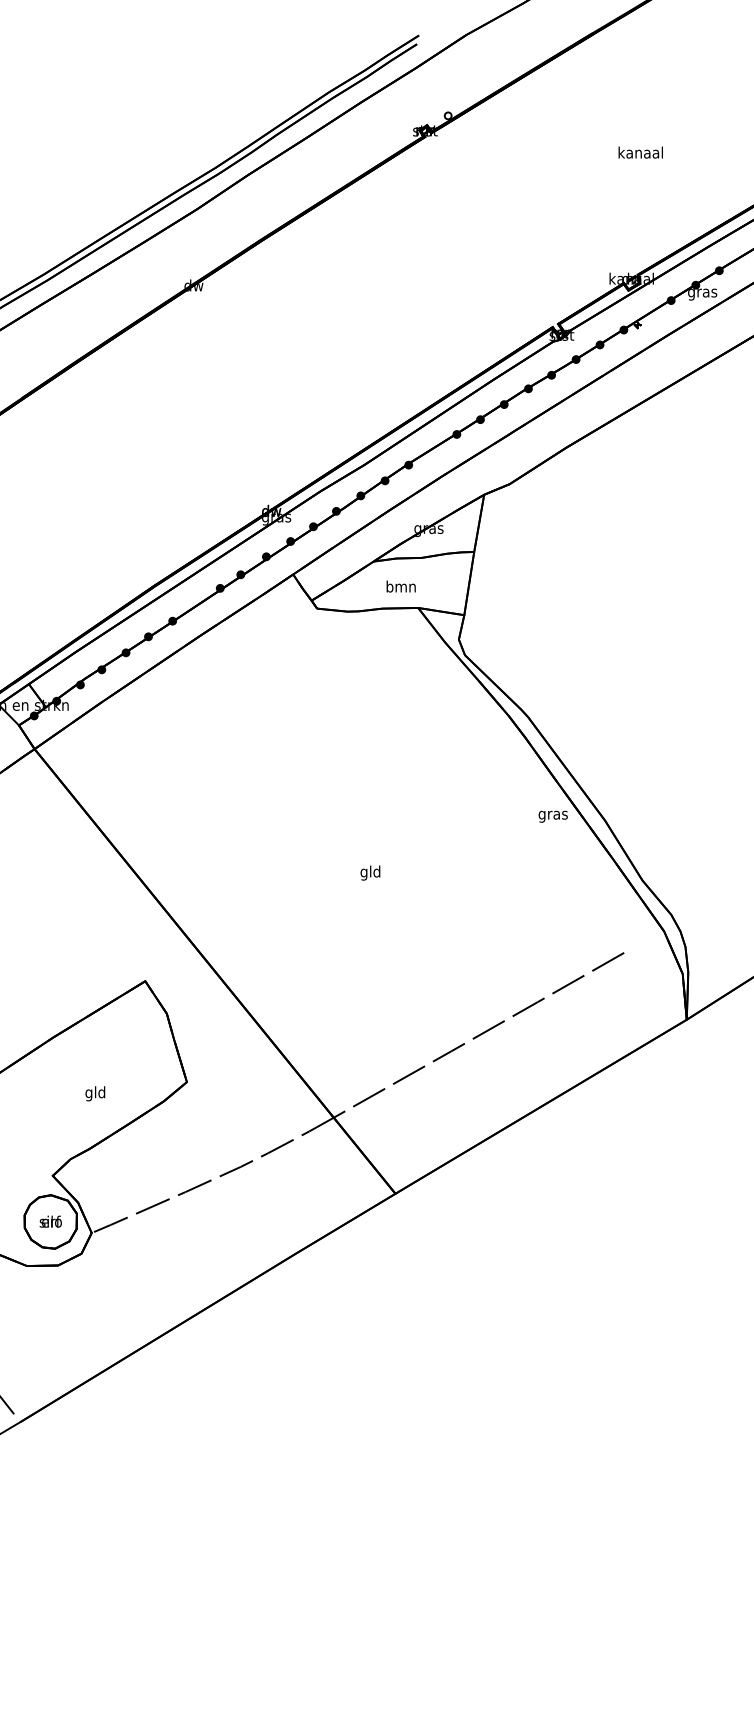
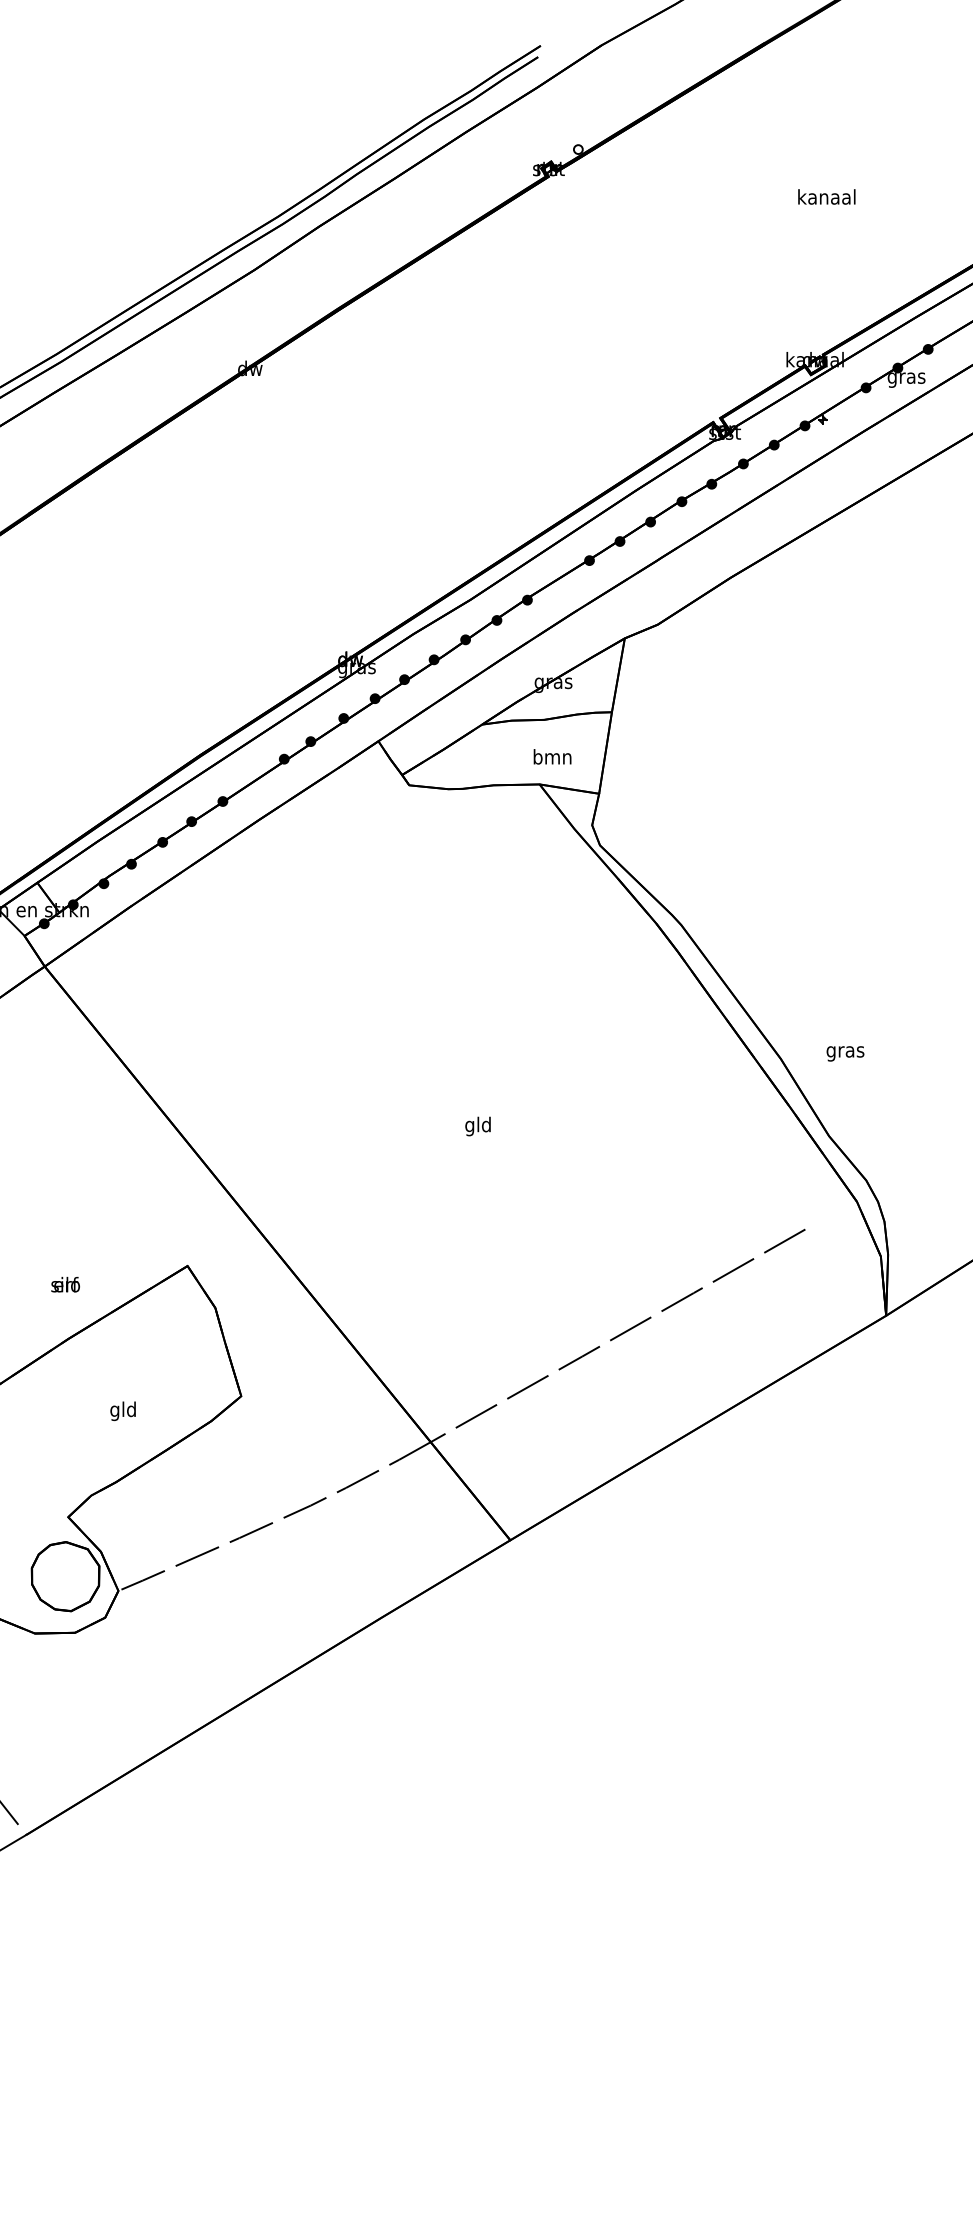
text: (400, 586) -> (551, 756), moved
text: (552, 816) -> (844, 1053), moved
text: (50, 1221) -> (65, 1284), moved

